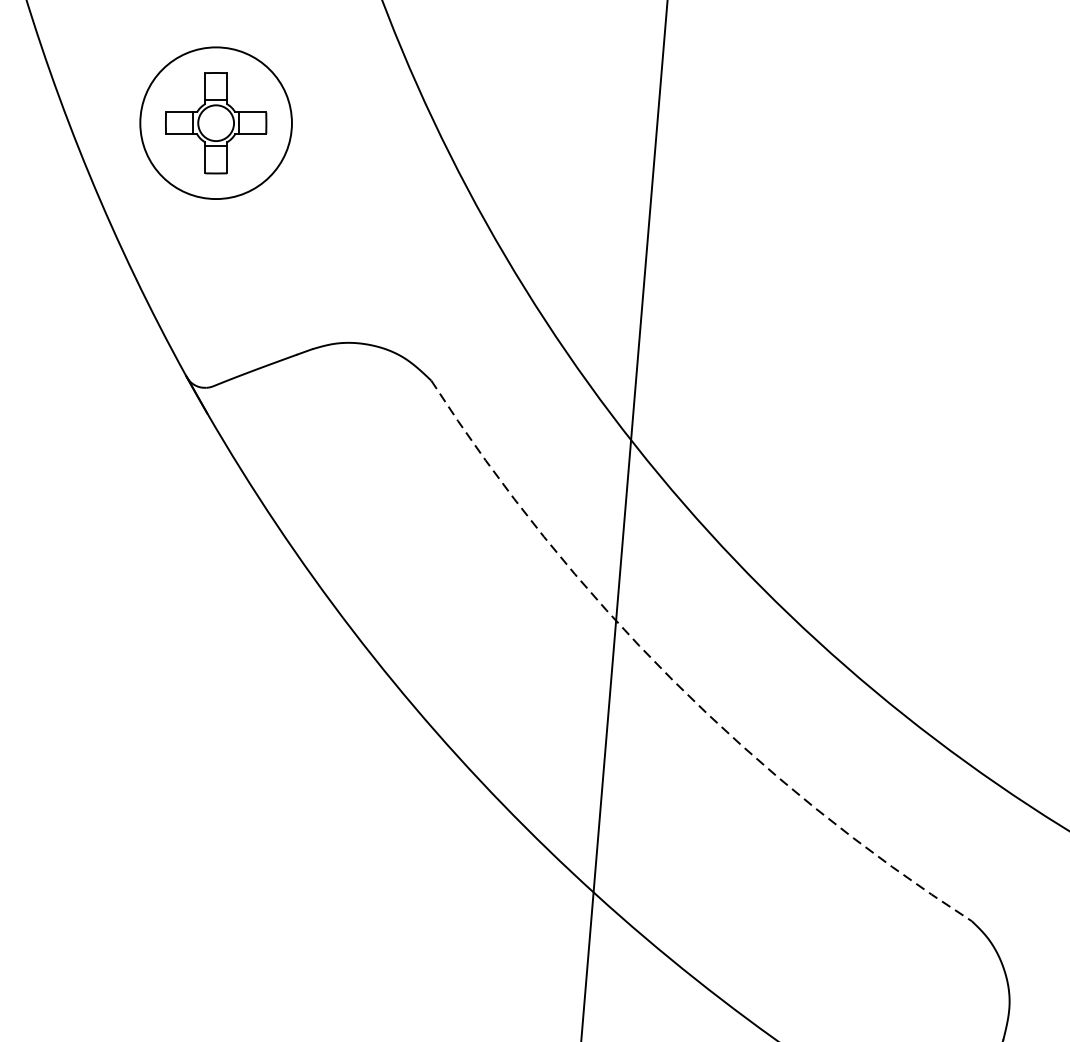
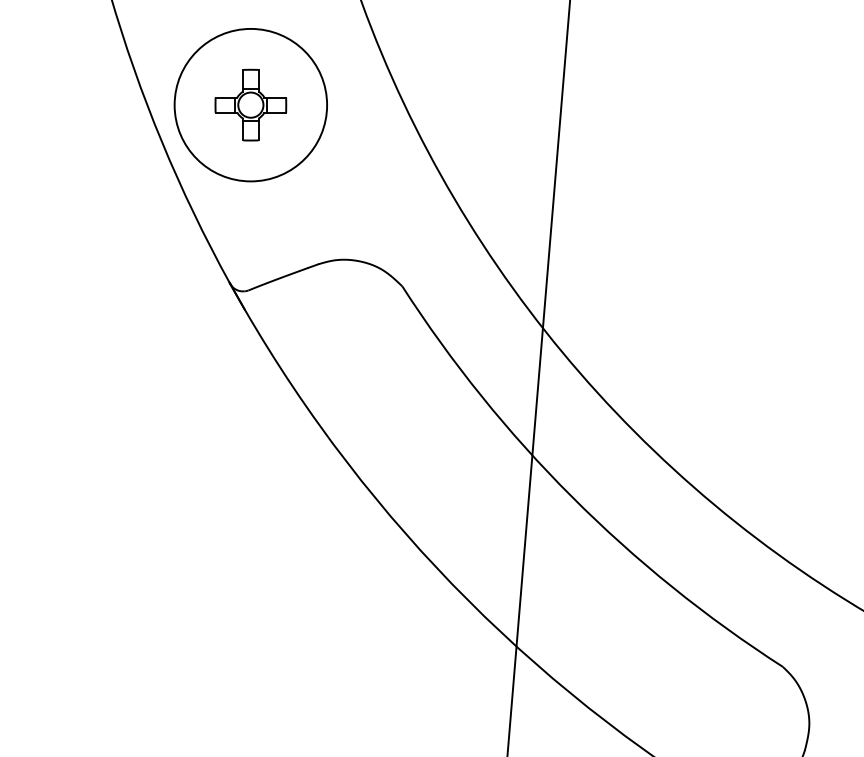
circle: (215, 122) -> (250, 104), size x1.43
arc: (673, 680) -> (572, 497), dashed -> solid

